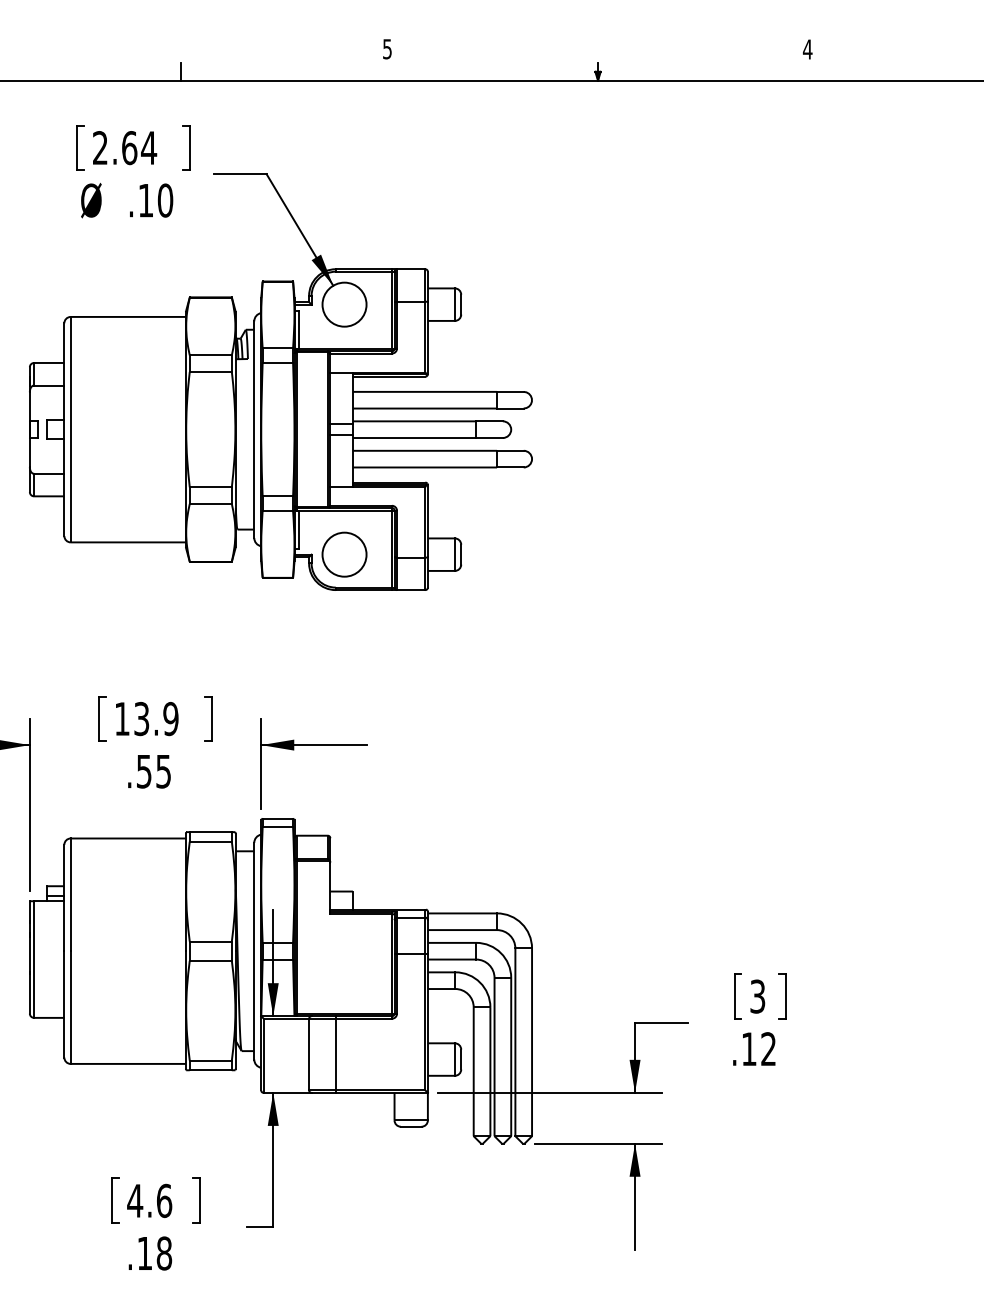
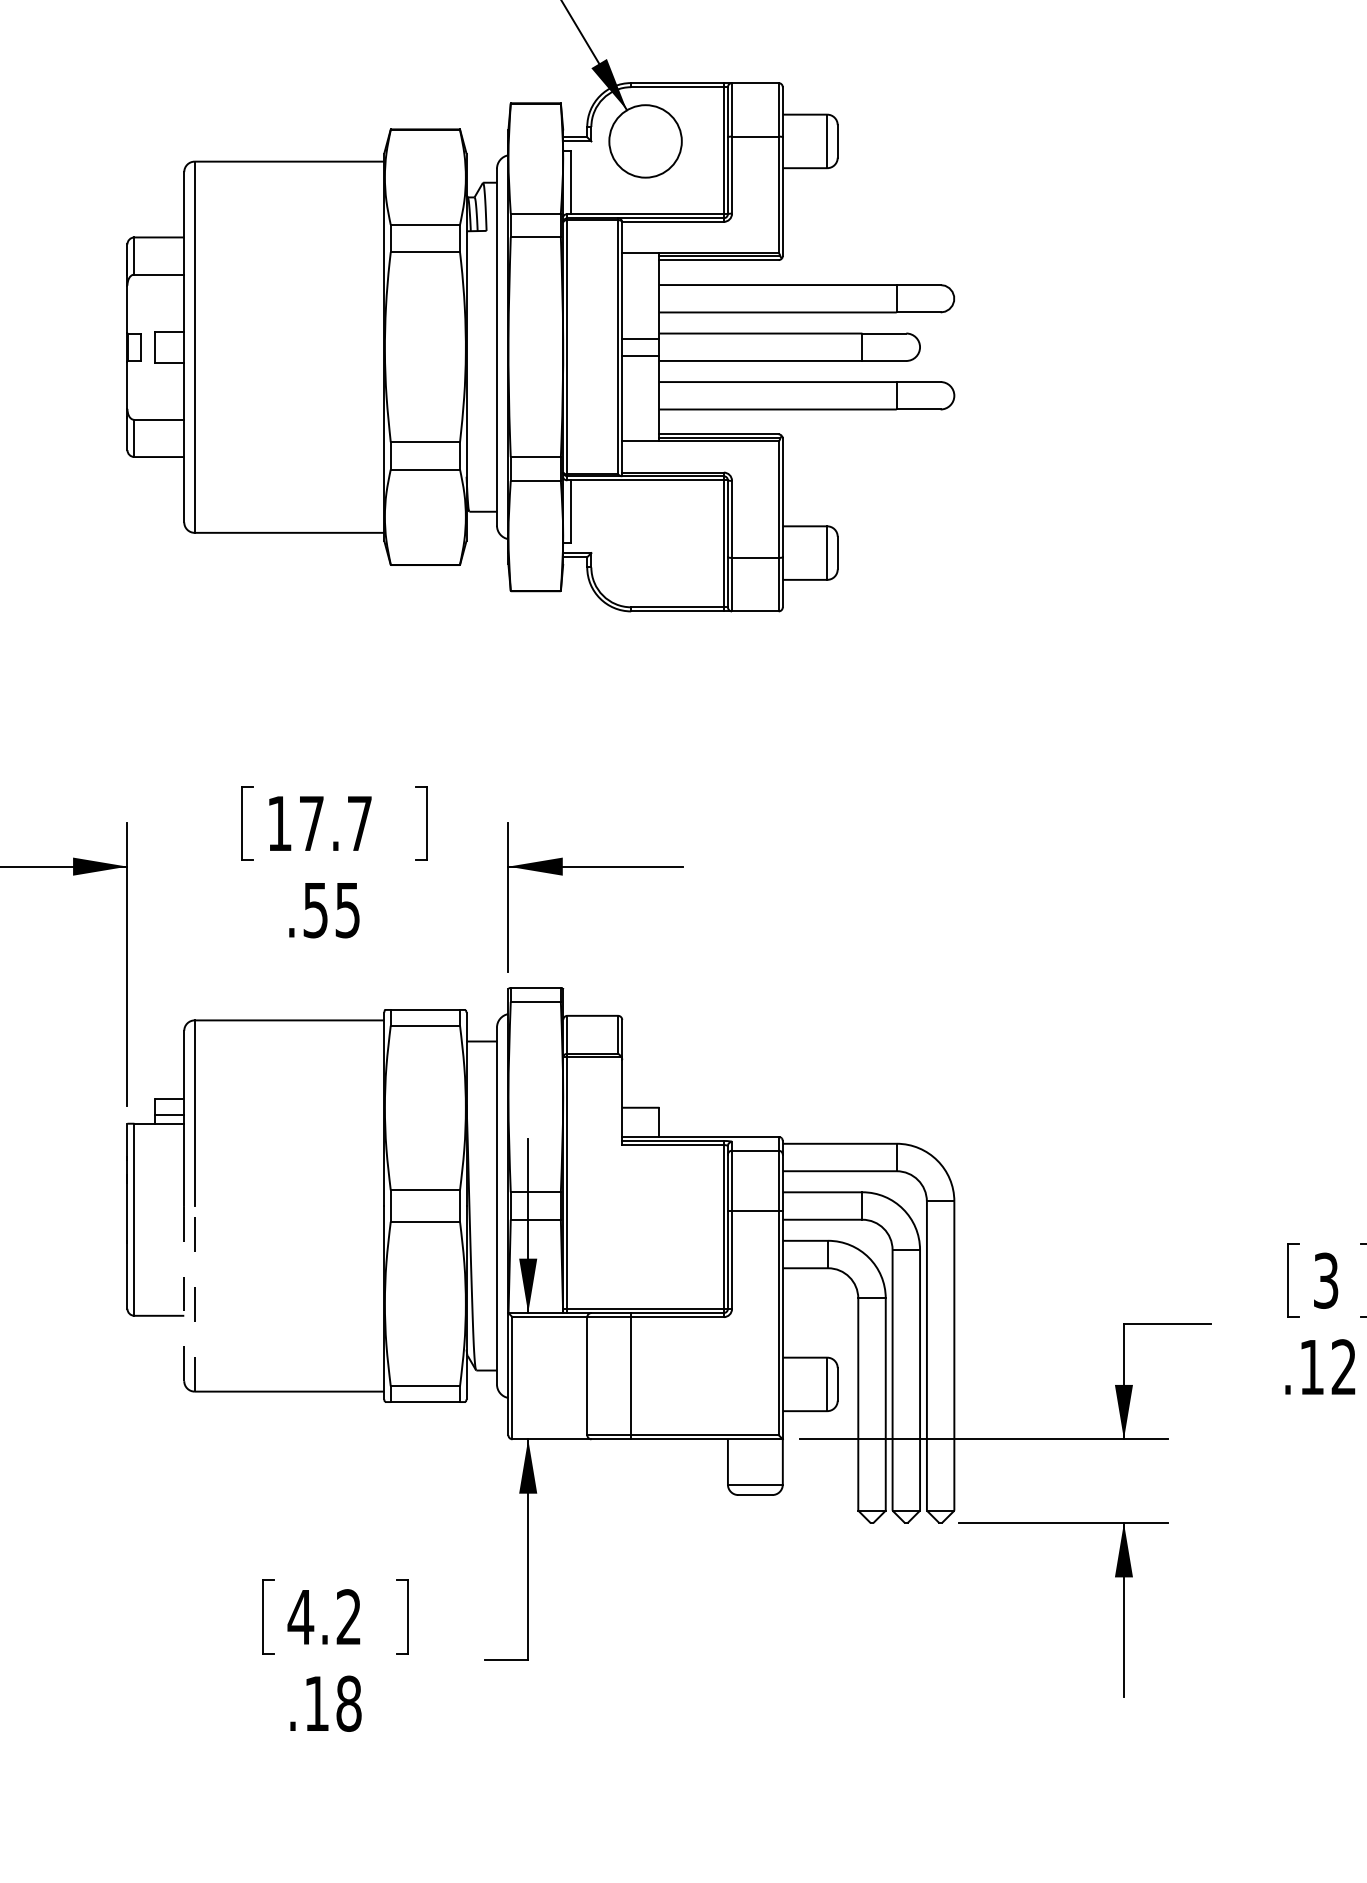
circle: (344, 554) -> (645, 552), removed
text: (156, 718) -> (335, 822), 13.9 -> 17.7
line: (64, 1003) -> (184, 1292), solid -> dashed
line: (70, 1007) -> (194, 1298), solid -> dashed
text: (164, 1200) -> (349, 1616), 4.6 -> 4.2

